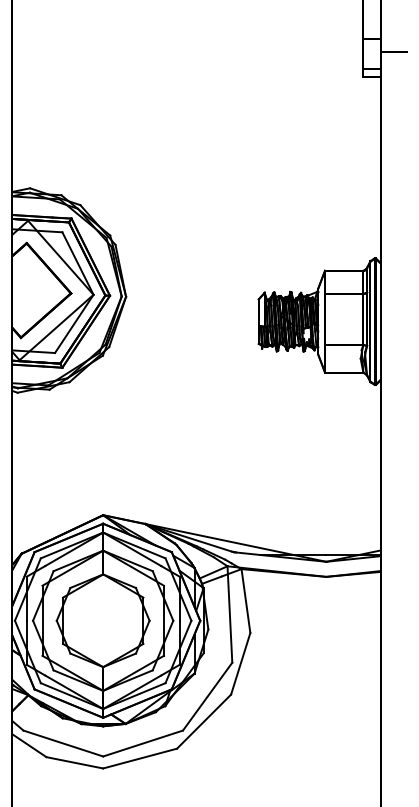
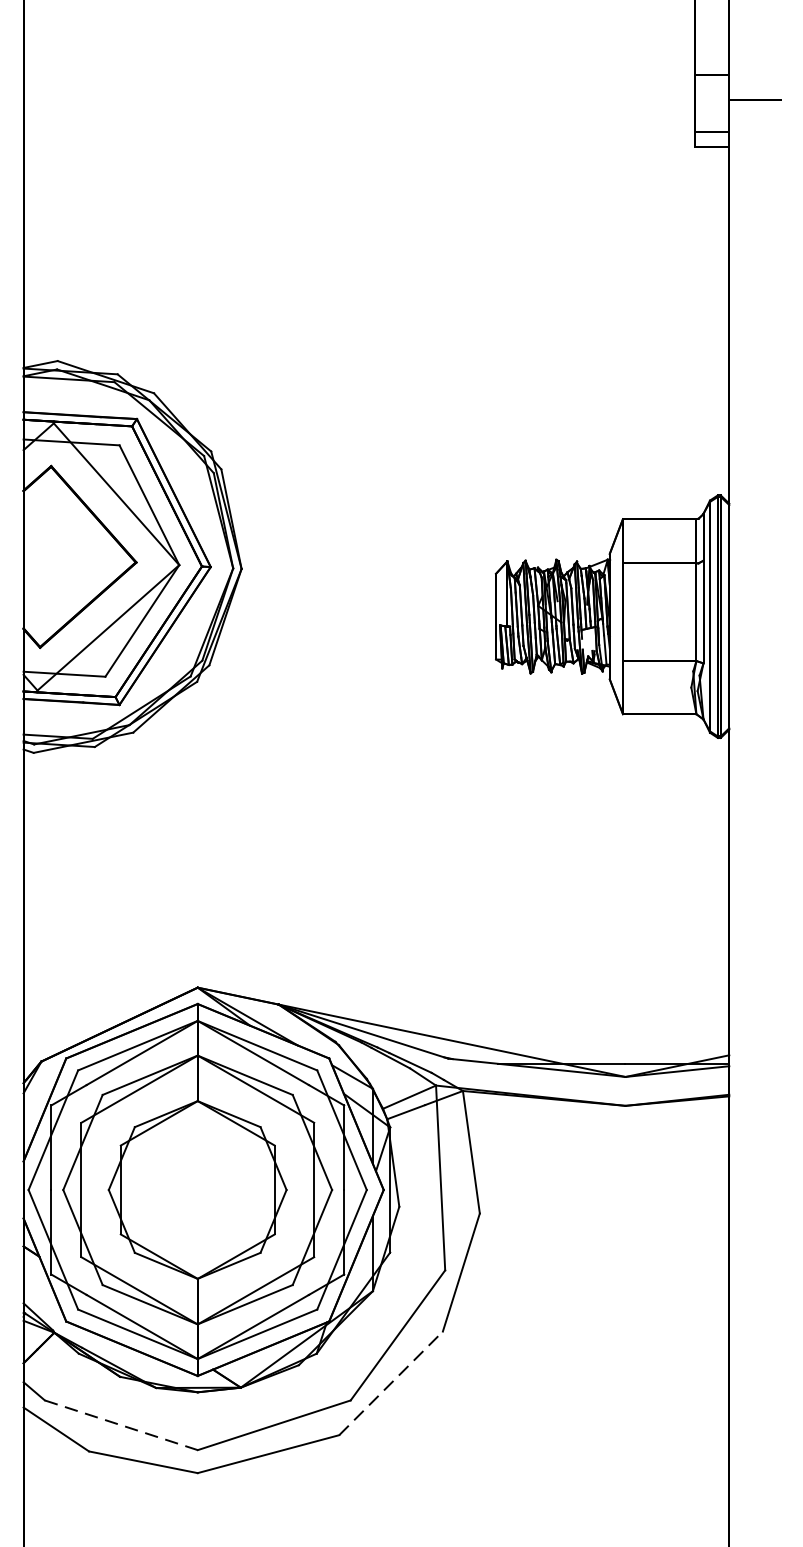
line: (204, 721) -> (391, 1383), solid -> dashed
line: (63, 743) -> (121, 1425), solid -> dashed

